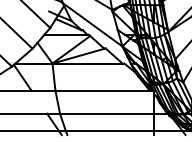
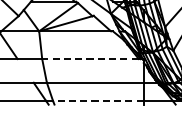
line: (101, 90) -> (89, 58), solid -> dashed
line: (109, 131) -> (97, 101), solid -> dashed

